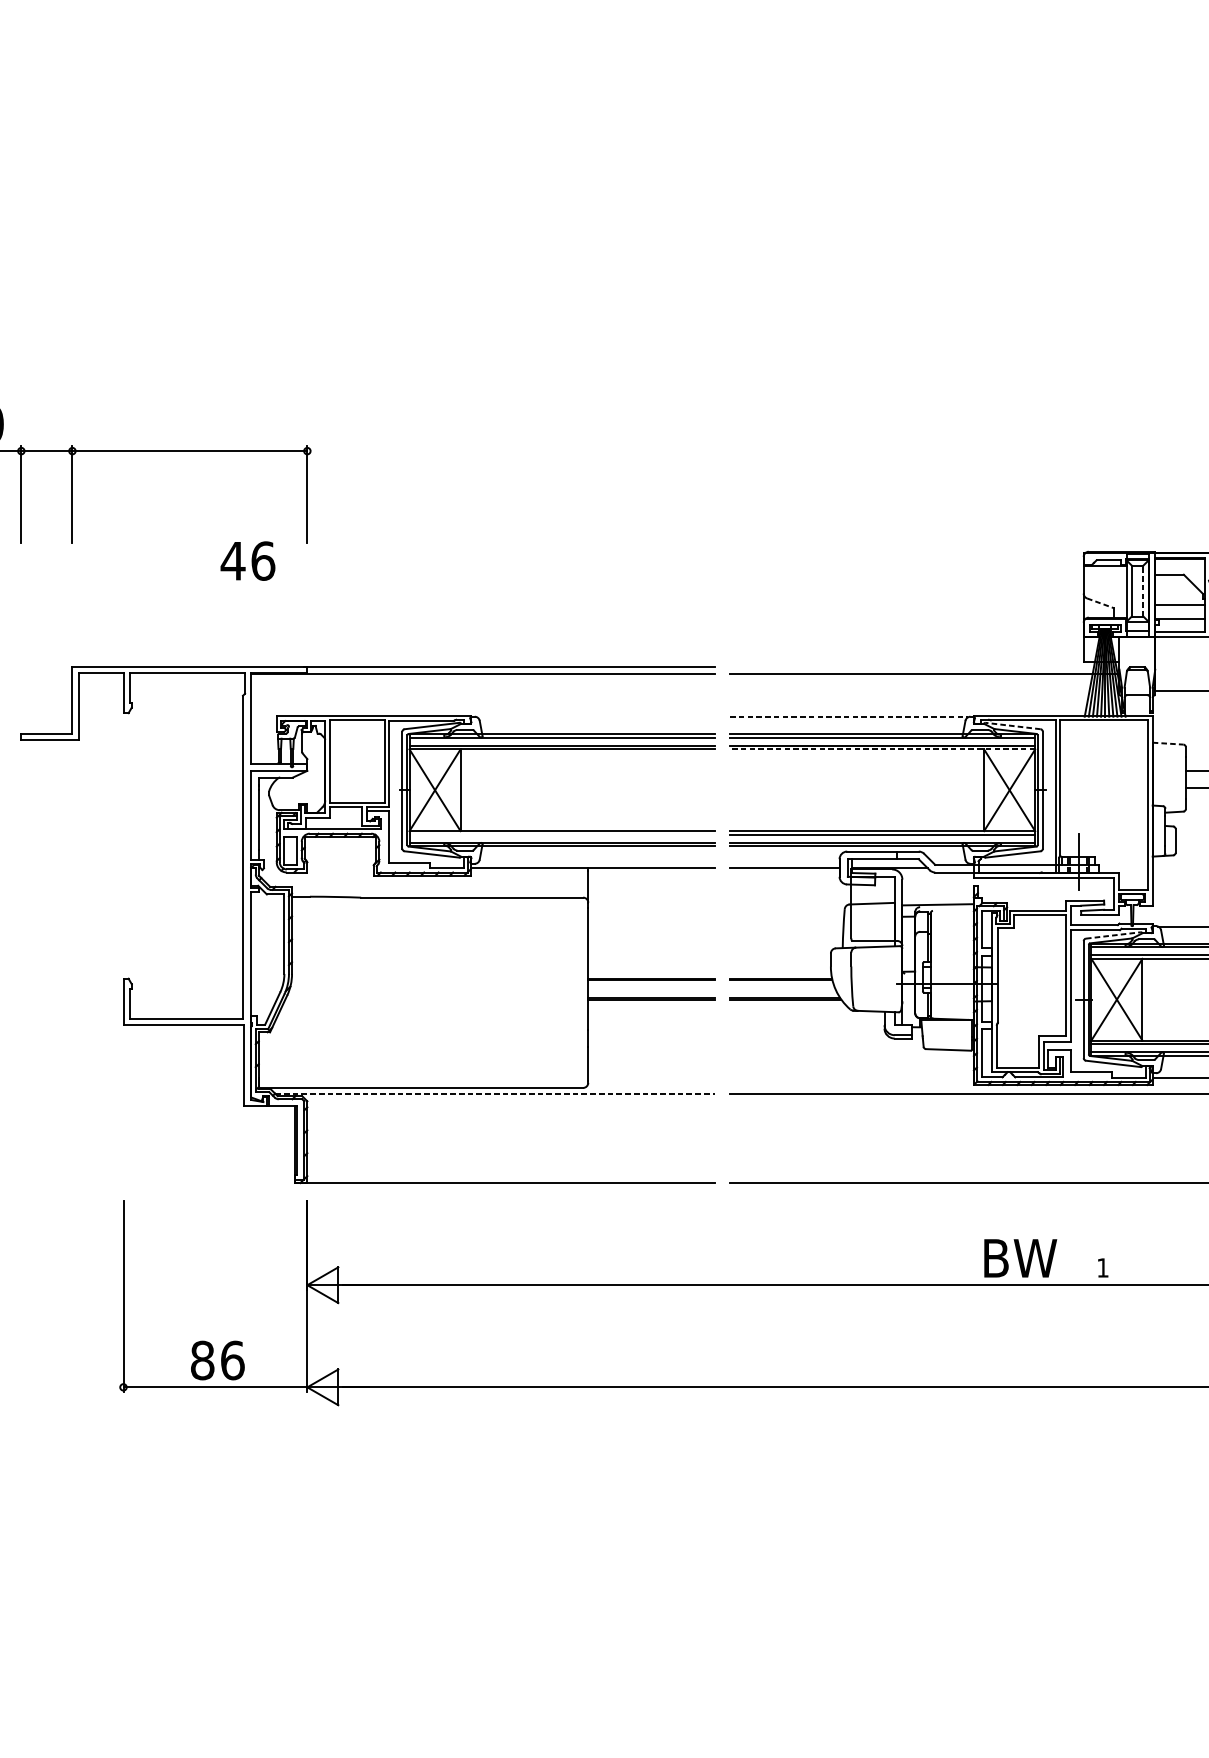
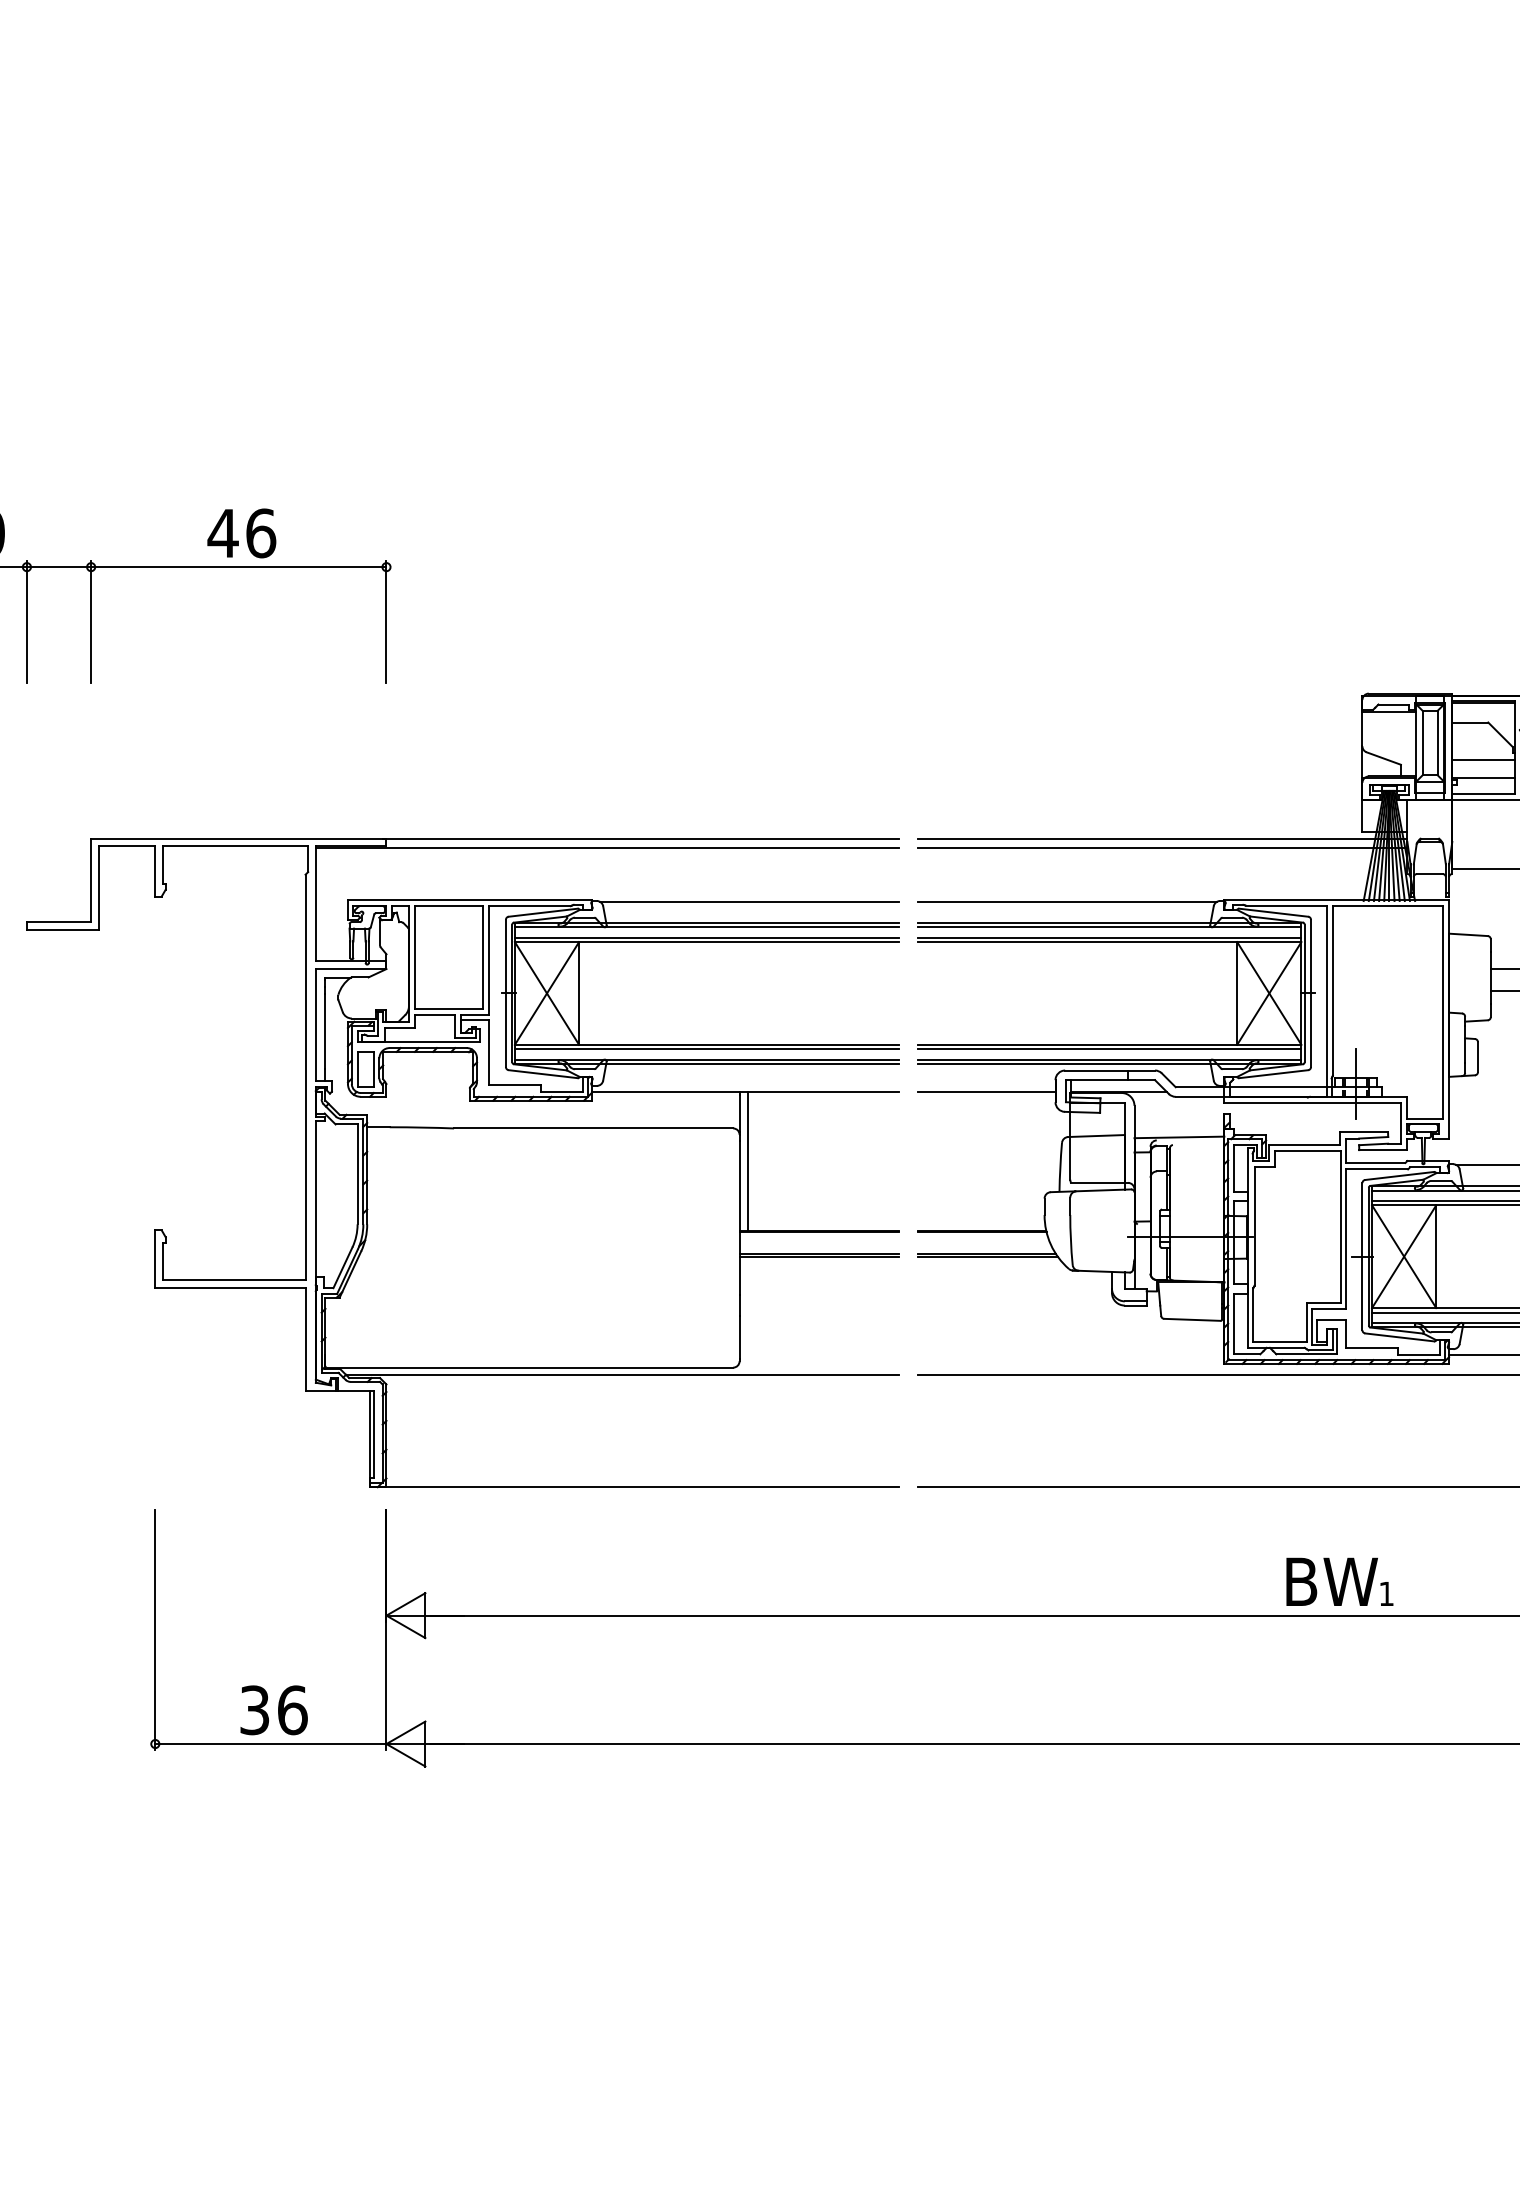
text: (247, 561) -> (241, 533), moved
line: (1143, 590) -> (1437, 742), dashed -> solid
line: (1101, 603) -> (1384, 758), dashed -> solid
line: (924, 666) -> (1162, 838), added
line: (595, 717) -> (748, 901), added
line: (849, 717) -> (1067, 901), dashed -> solid
line: (1012, 725) -> (1273, 912), dashed -> solid
line: (1168, 743) -> (1468, 934), dashed -> solid
line: (882, 749) -> (1109, 942), dashed -> solid
line: (561, 834) -> (706, 1049), added
line: (594, 923) -> (747, 1160), added
line: (1113, 935) -> (1399, 1175), dashed -> solid
line: (495, 1093) -> (622, 1374), dashed -> solid
text: (1020, 1258) -> (1331, 1581), moved
text: (202, 1360) -> (254, 1710), 86 -> 36

